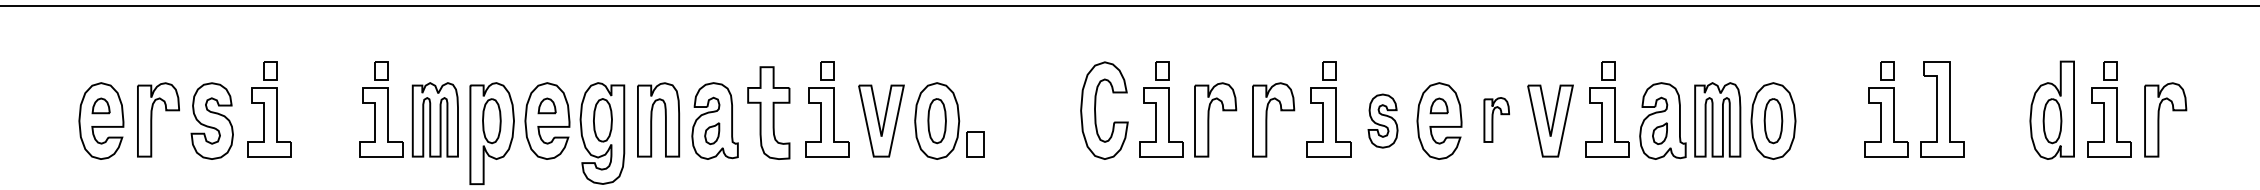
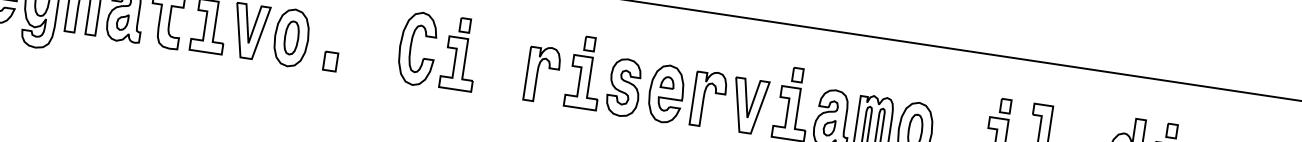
part: (1215, 119) -> (499, 67), removed
part: (1496, 119) -> (708, 99), size x1.67
part: (1382, 120) -> (623, 87), size x1.43
part: (975, 144) -> (330, 61), moved

